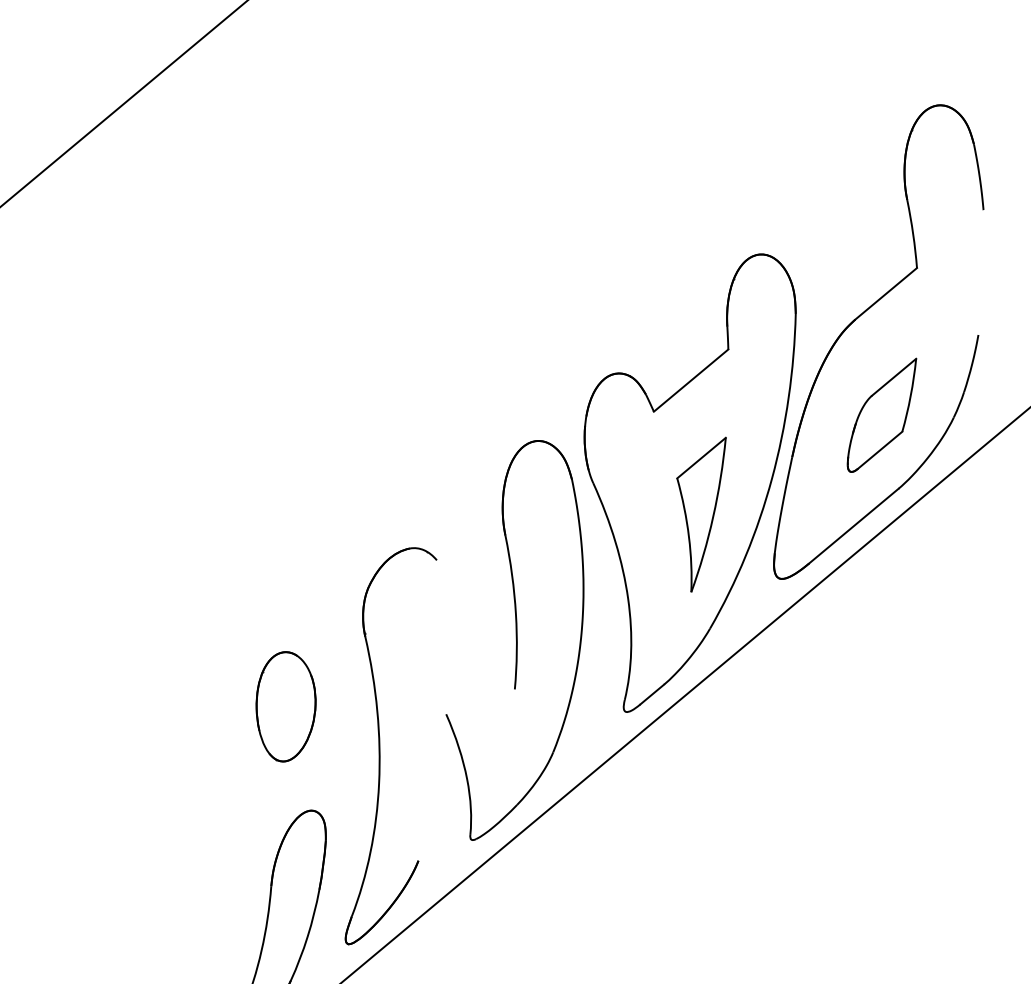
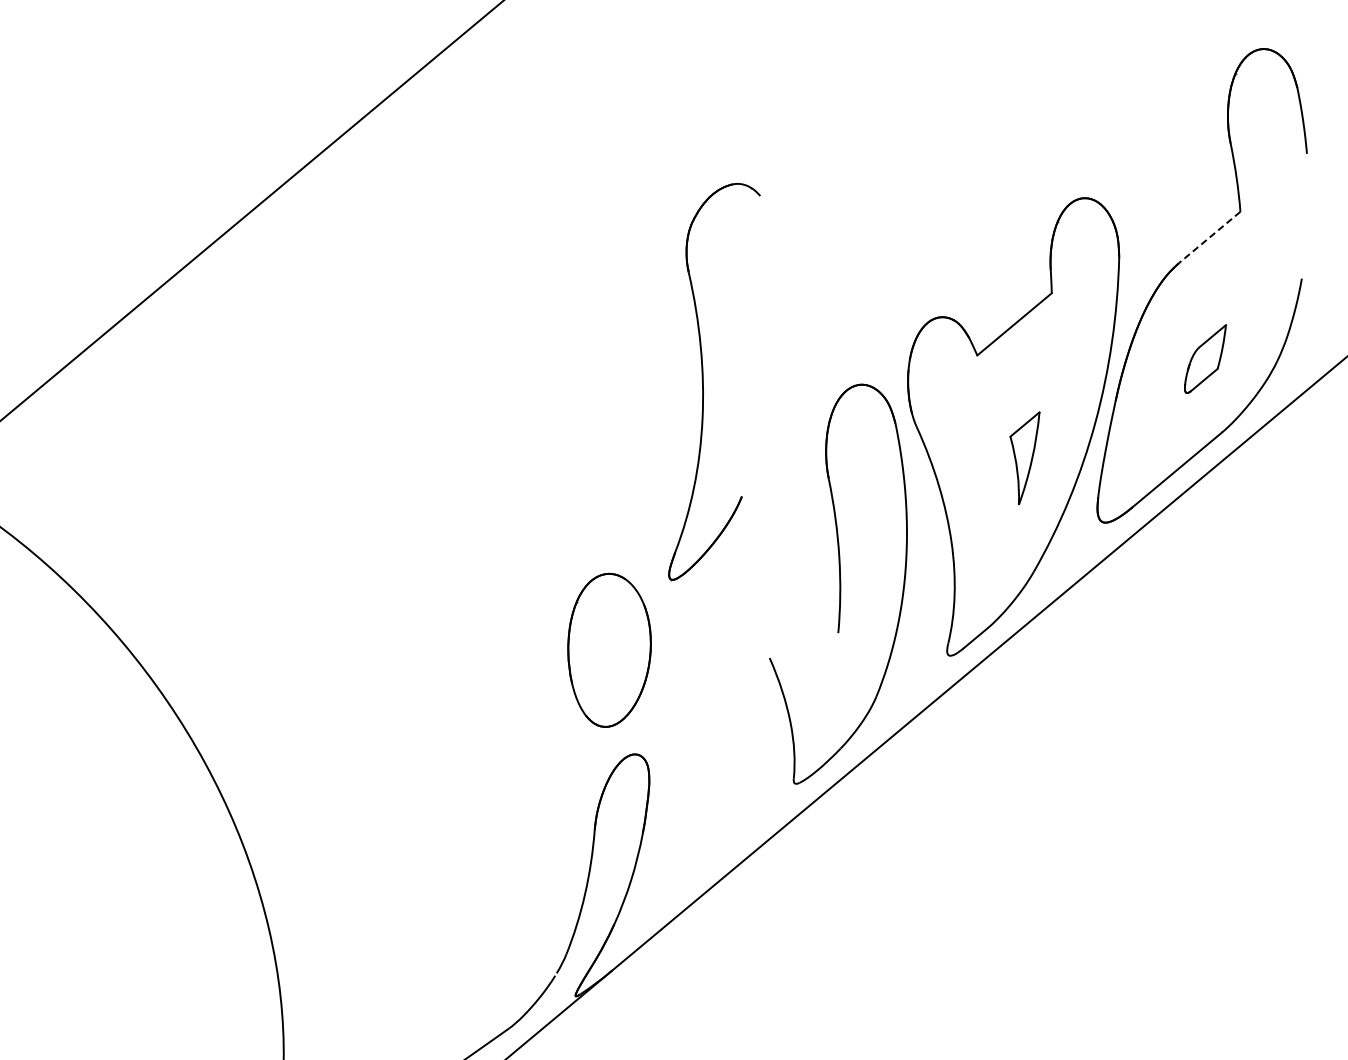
line: (886, 293) -> (1209, 237), solid -> dashed
part: (882, 414) -> (1205, 358), size x0.6
part: (701, 514) -> (1024, 458), size x0.6
part: (286, 706) -> (609, 650), size x1.4
part: (380, 746) -> (703, 382), moved

